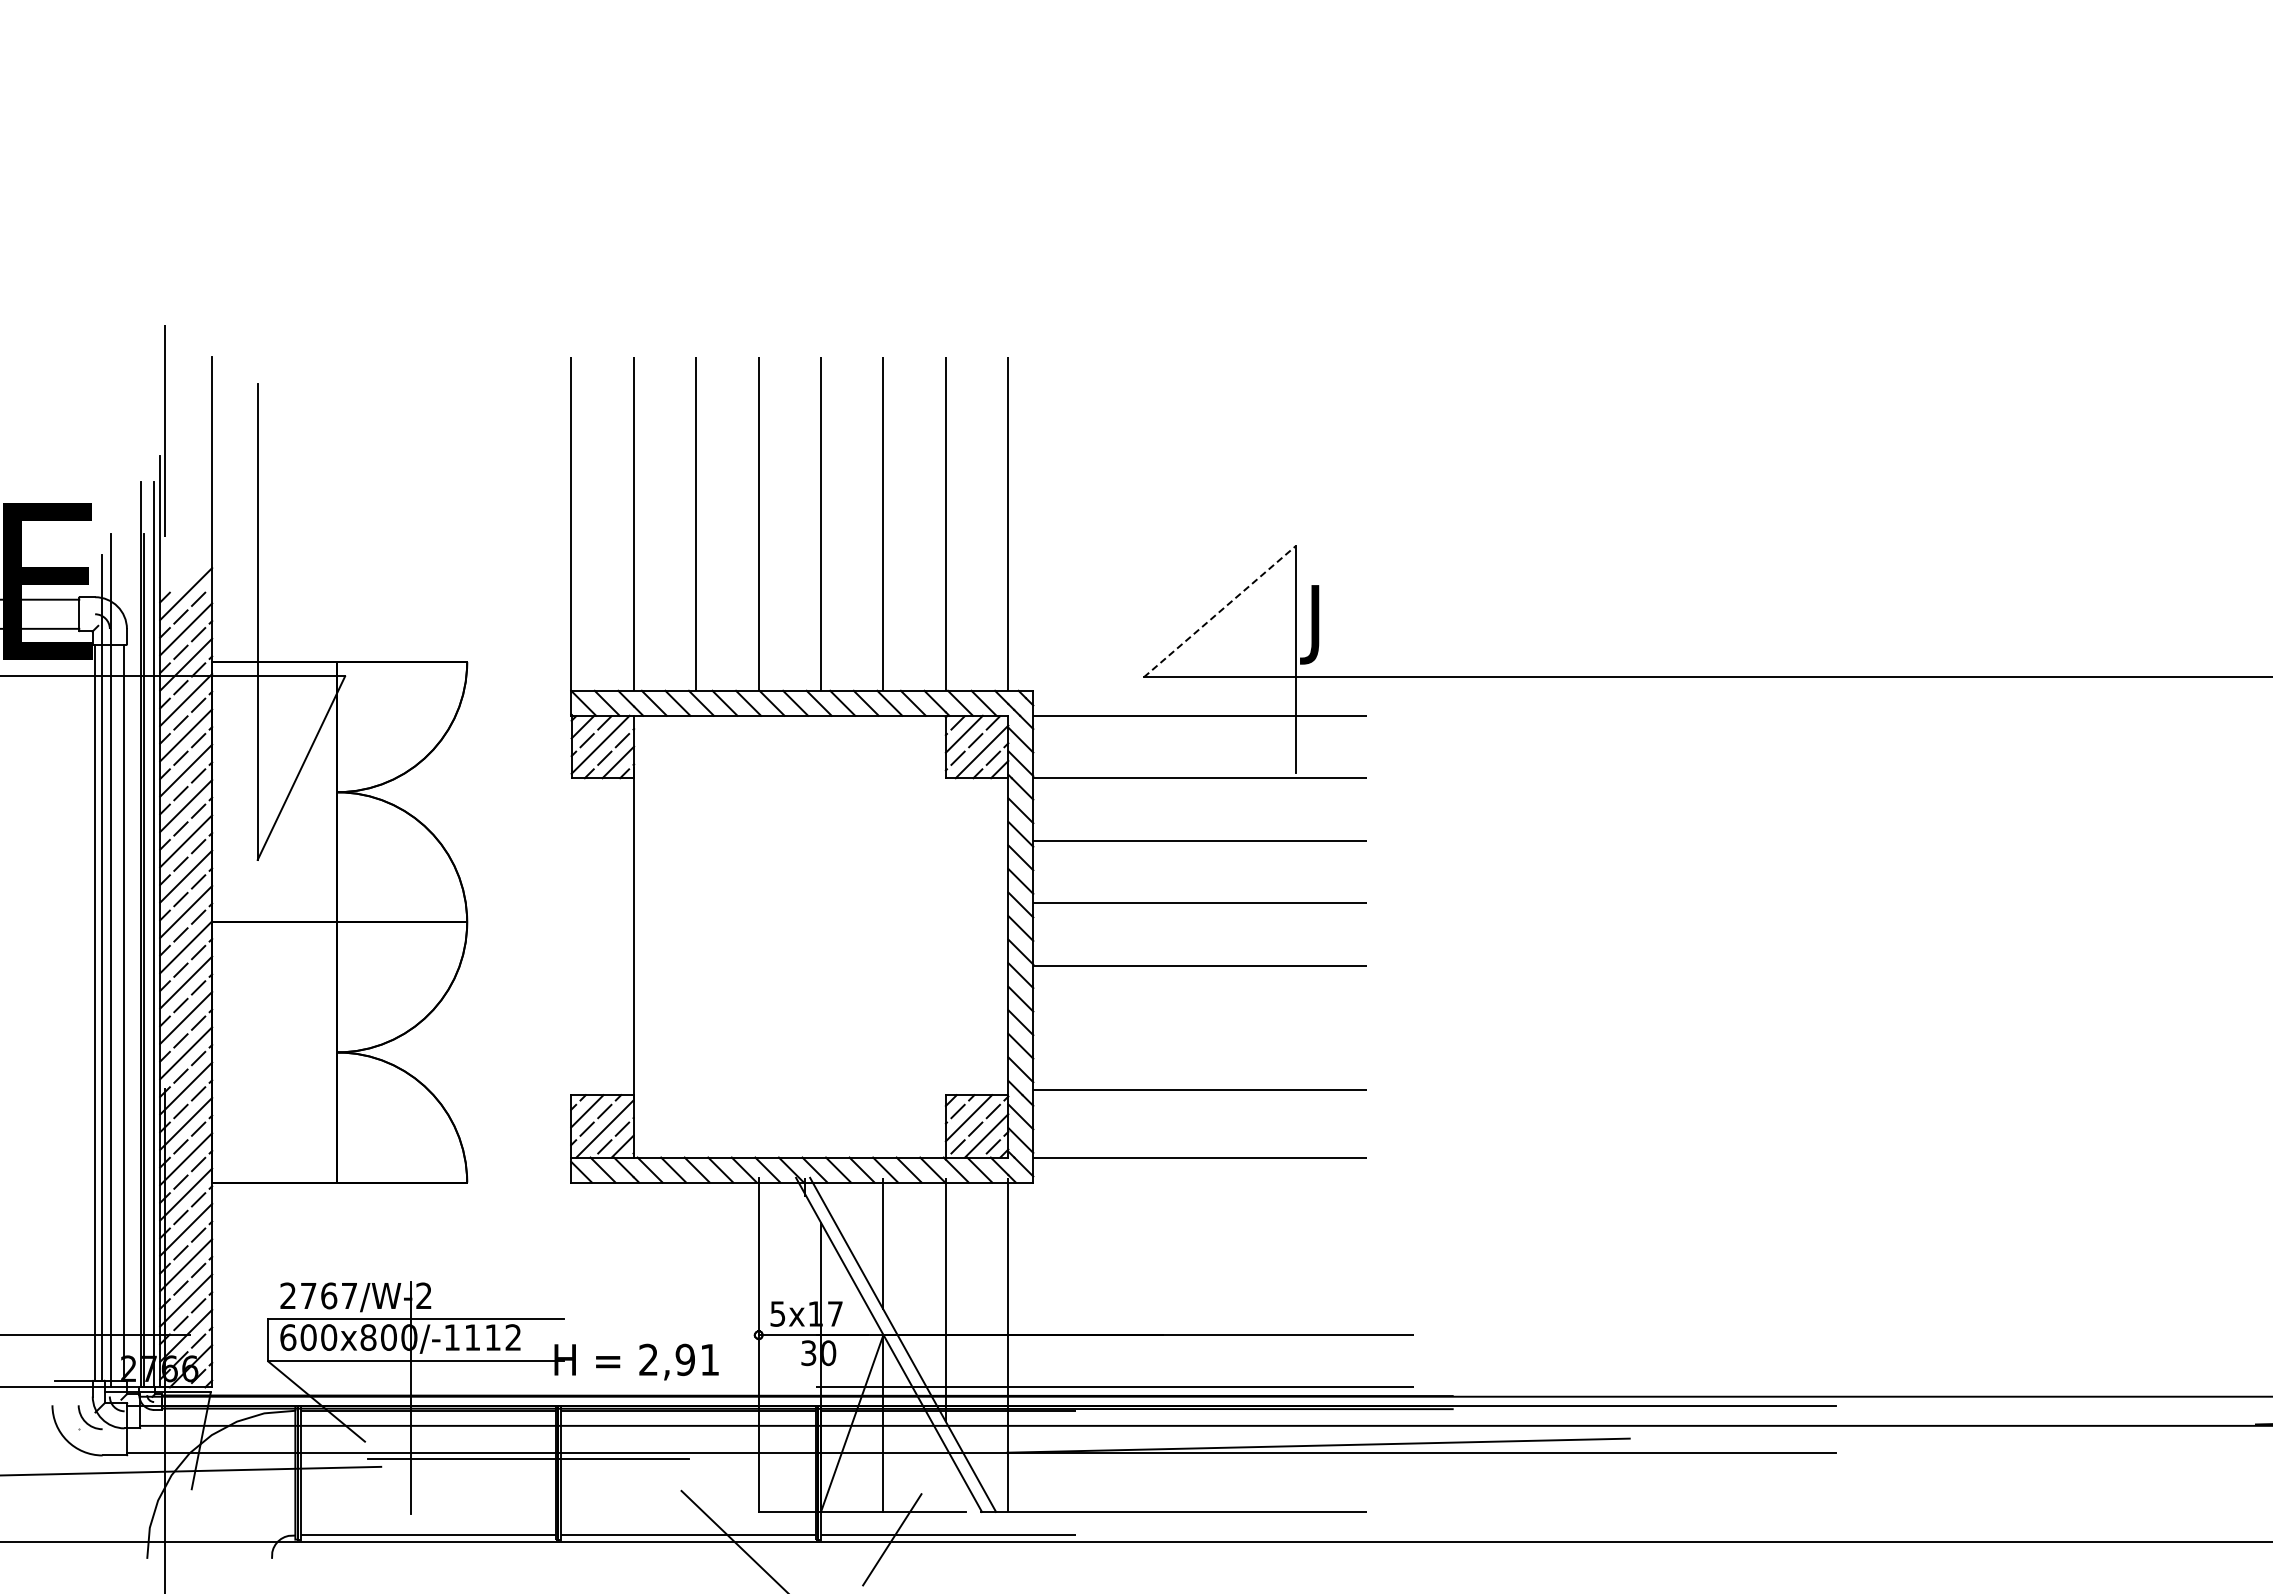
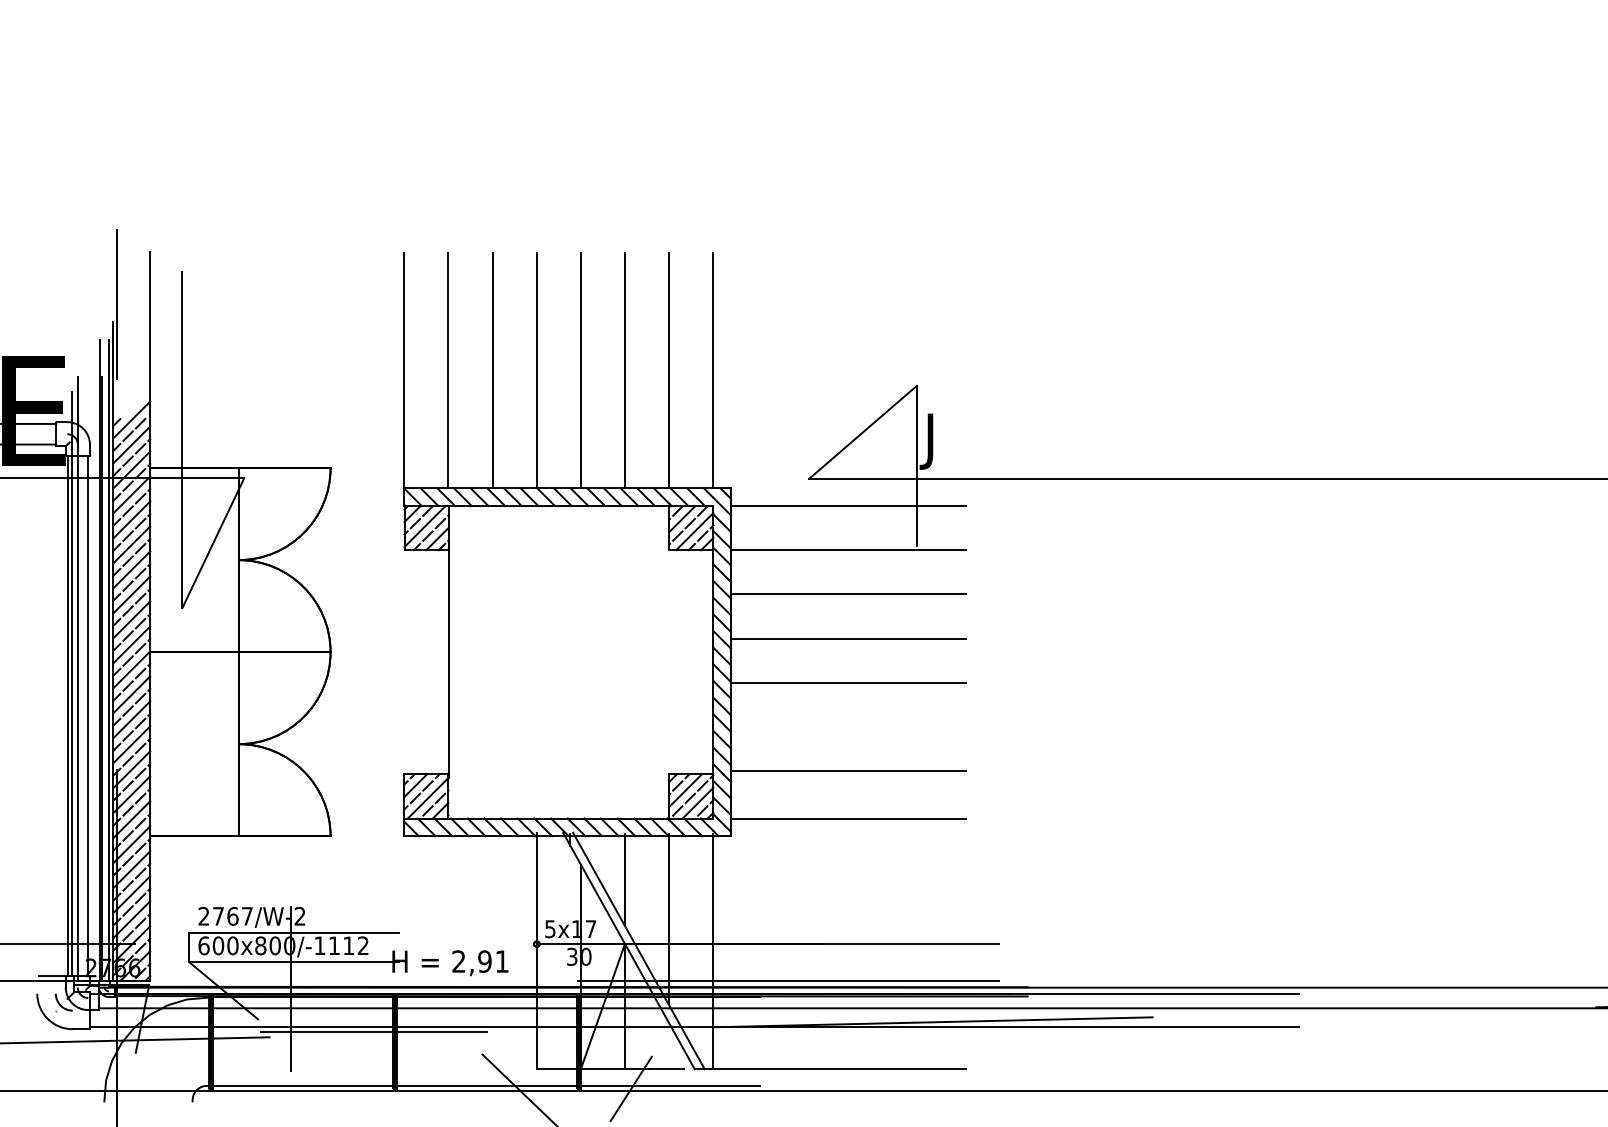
line: (1220, 611) -> (863, 432), dashed -> solid

